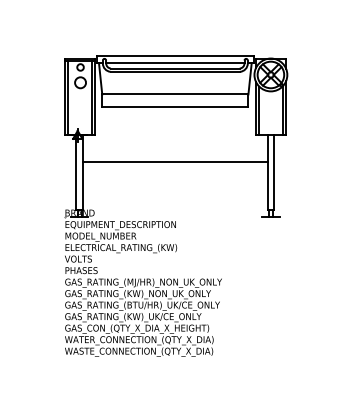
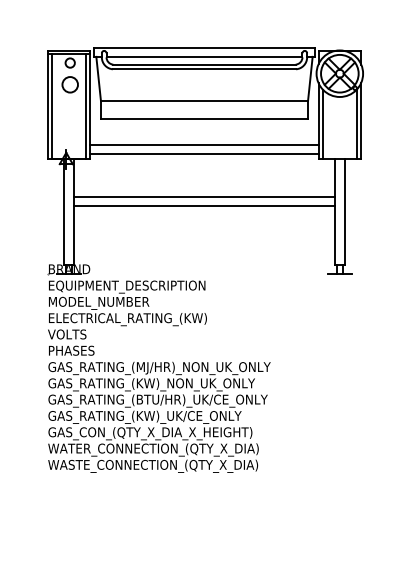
line: (174, 125) -> (203, 145), added
line: (174, 131) -> (203, 153), added
line: (175, 168) -> (204, 206), added

